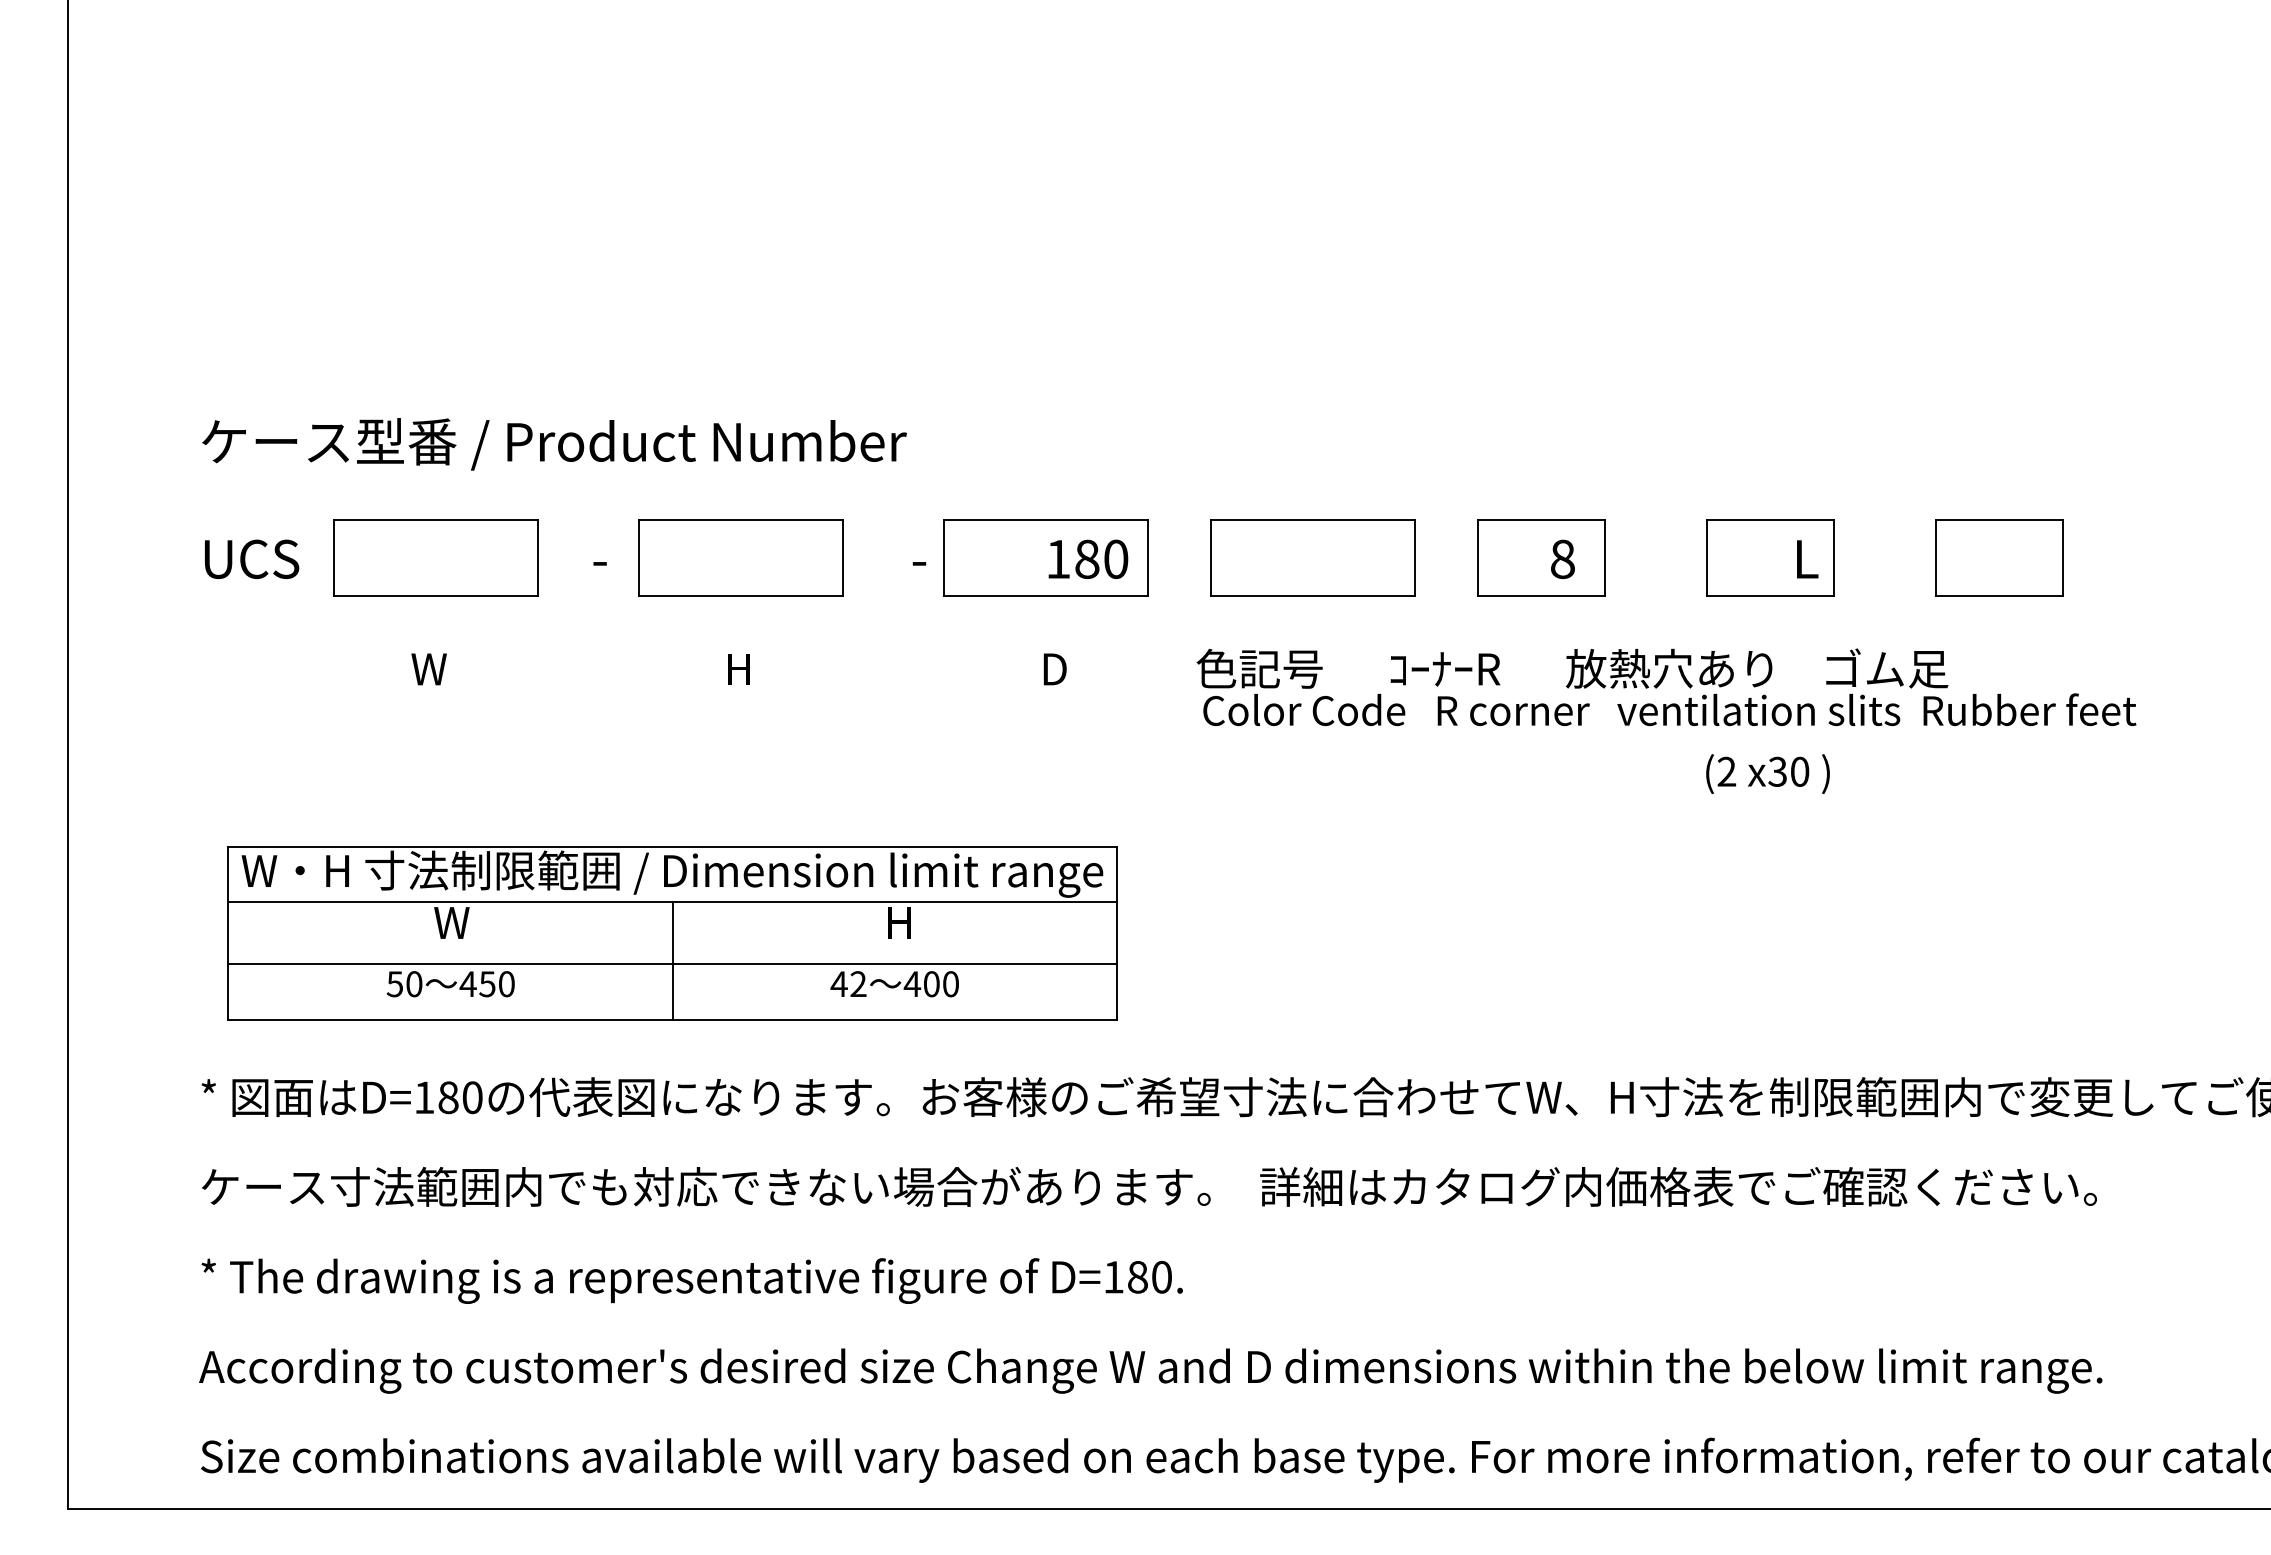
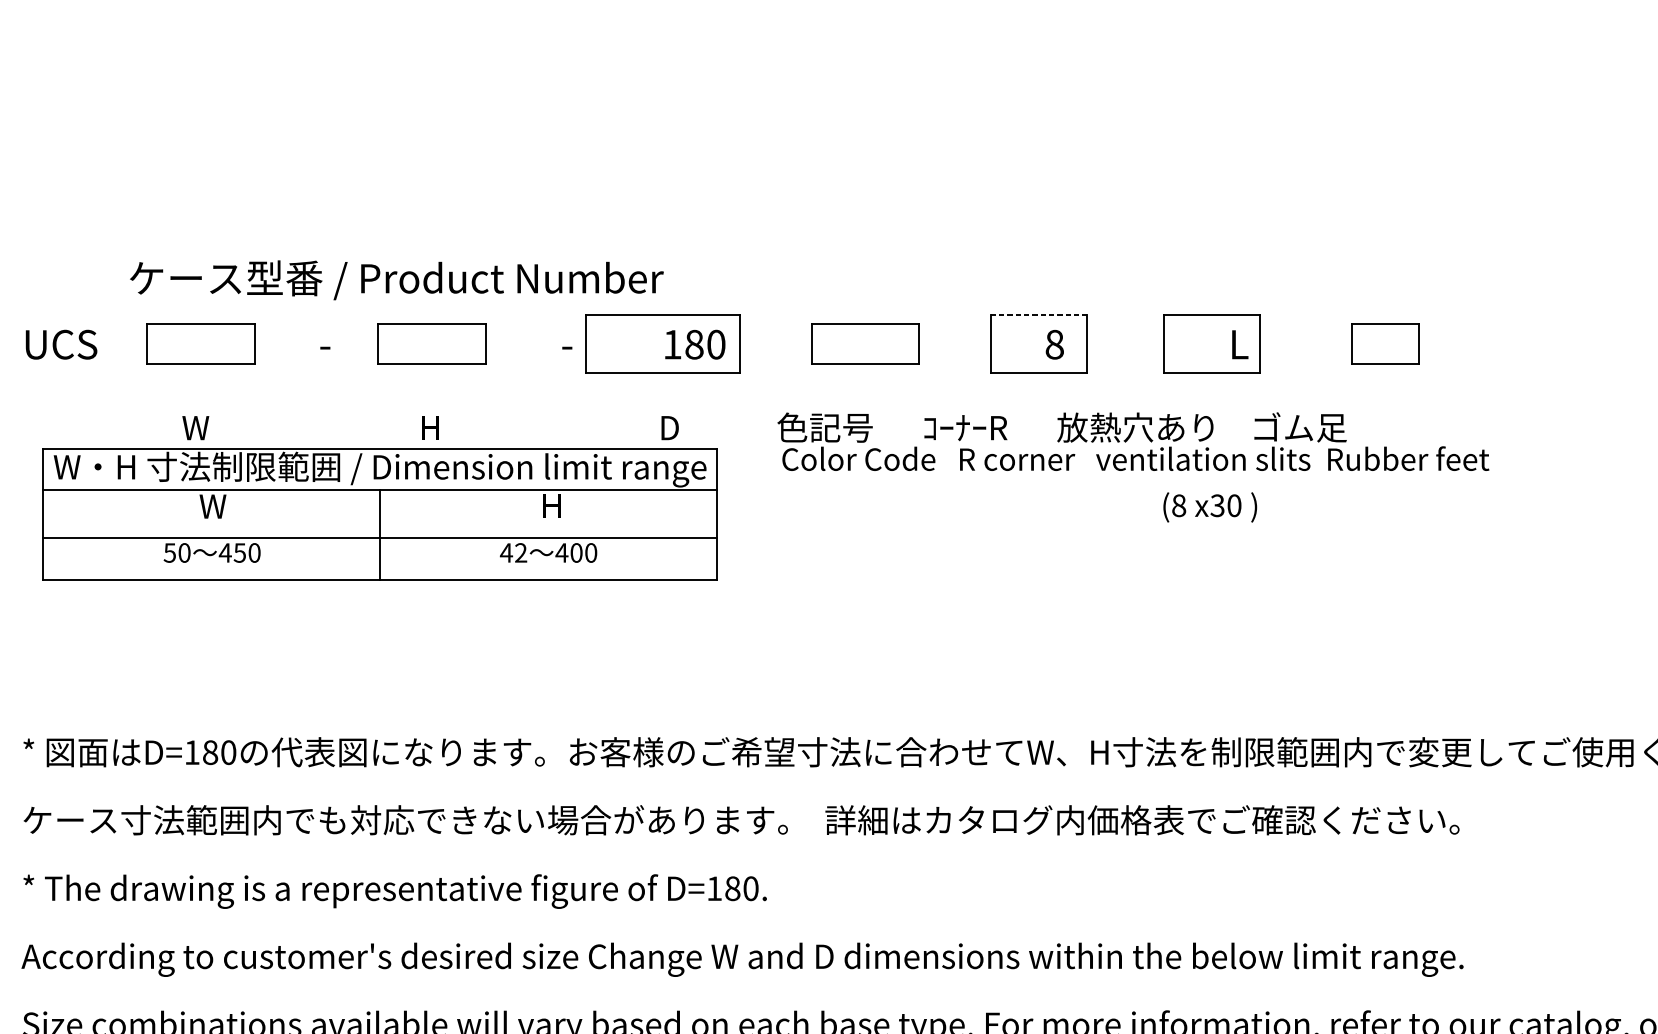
text: (554, 444) -> (396, 280), moved
line: (1541, 519) -> (1038, 314), solid -> dashed
part: (435, 557) -> (200, 343), size x0.7
part: (740, 557) -> (431, 343), size x0.7
part: (1312, 557) -> (865, 343), size x0.7
part: (1999, 557) -> (1385, 343), size x0.7
text: (1726, 771) -> (1178, 505), (2 -> (8
part: (672, 933) -> (380, 514), moved

